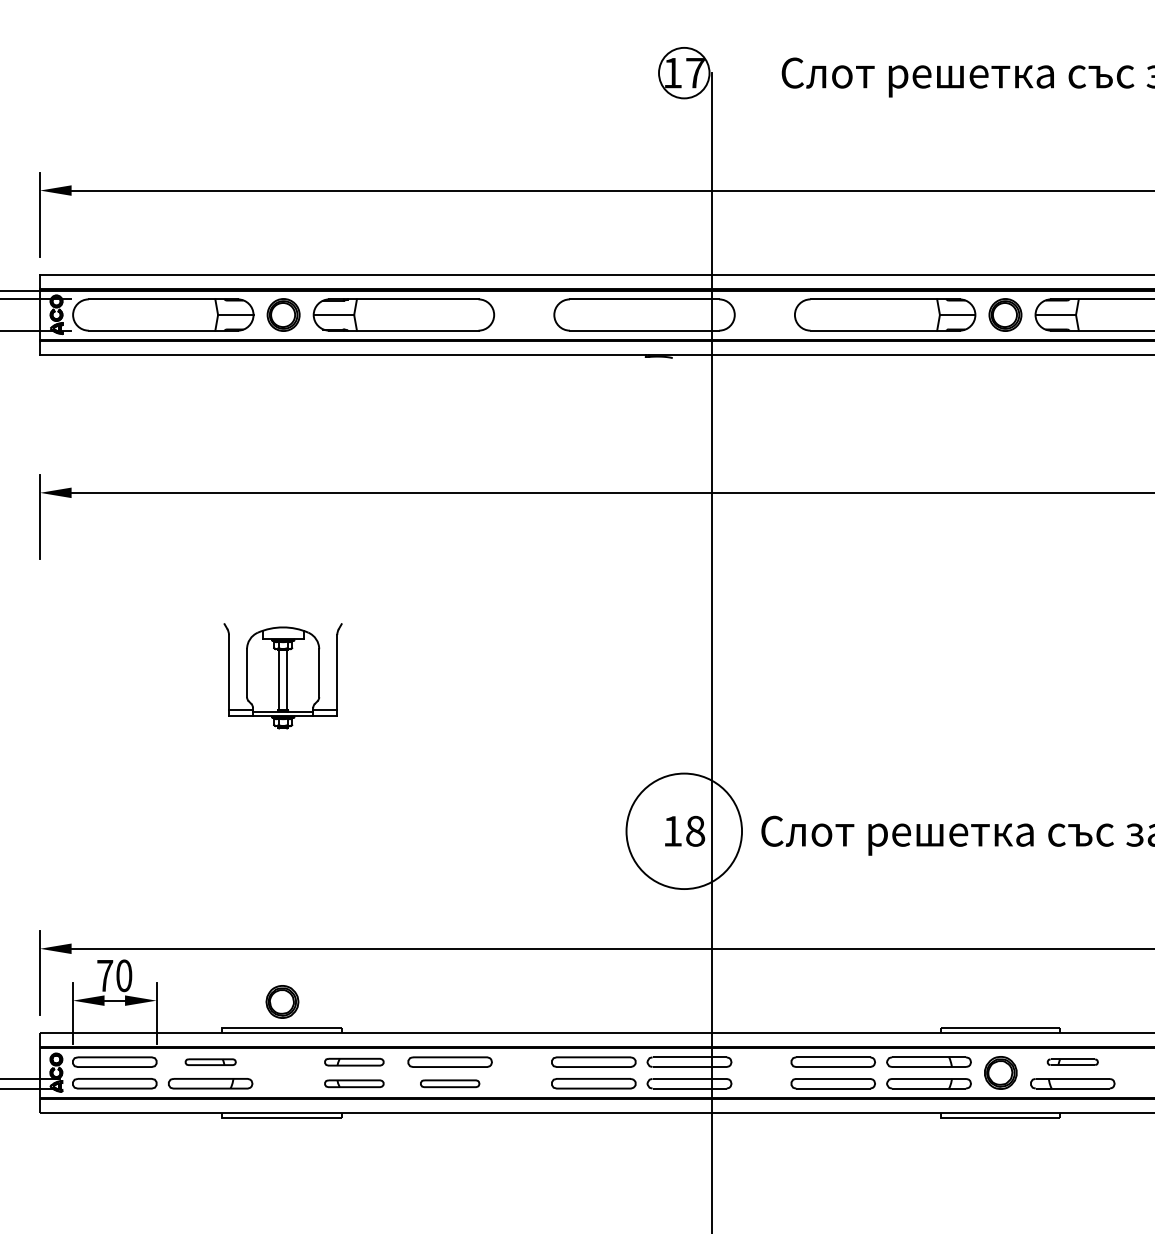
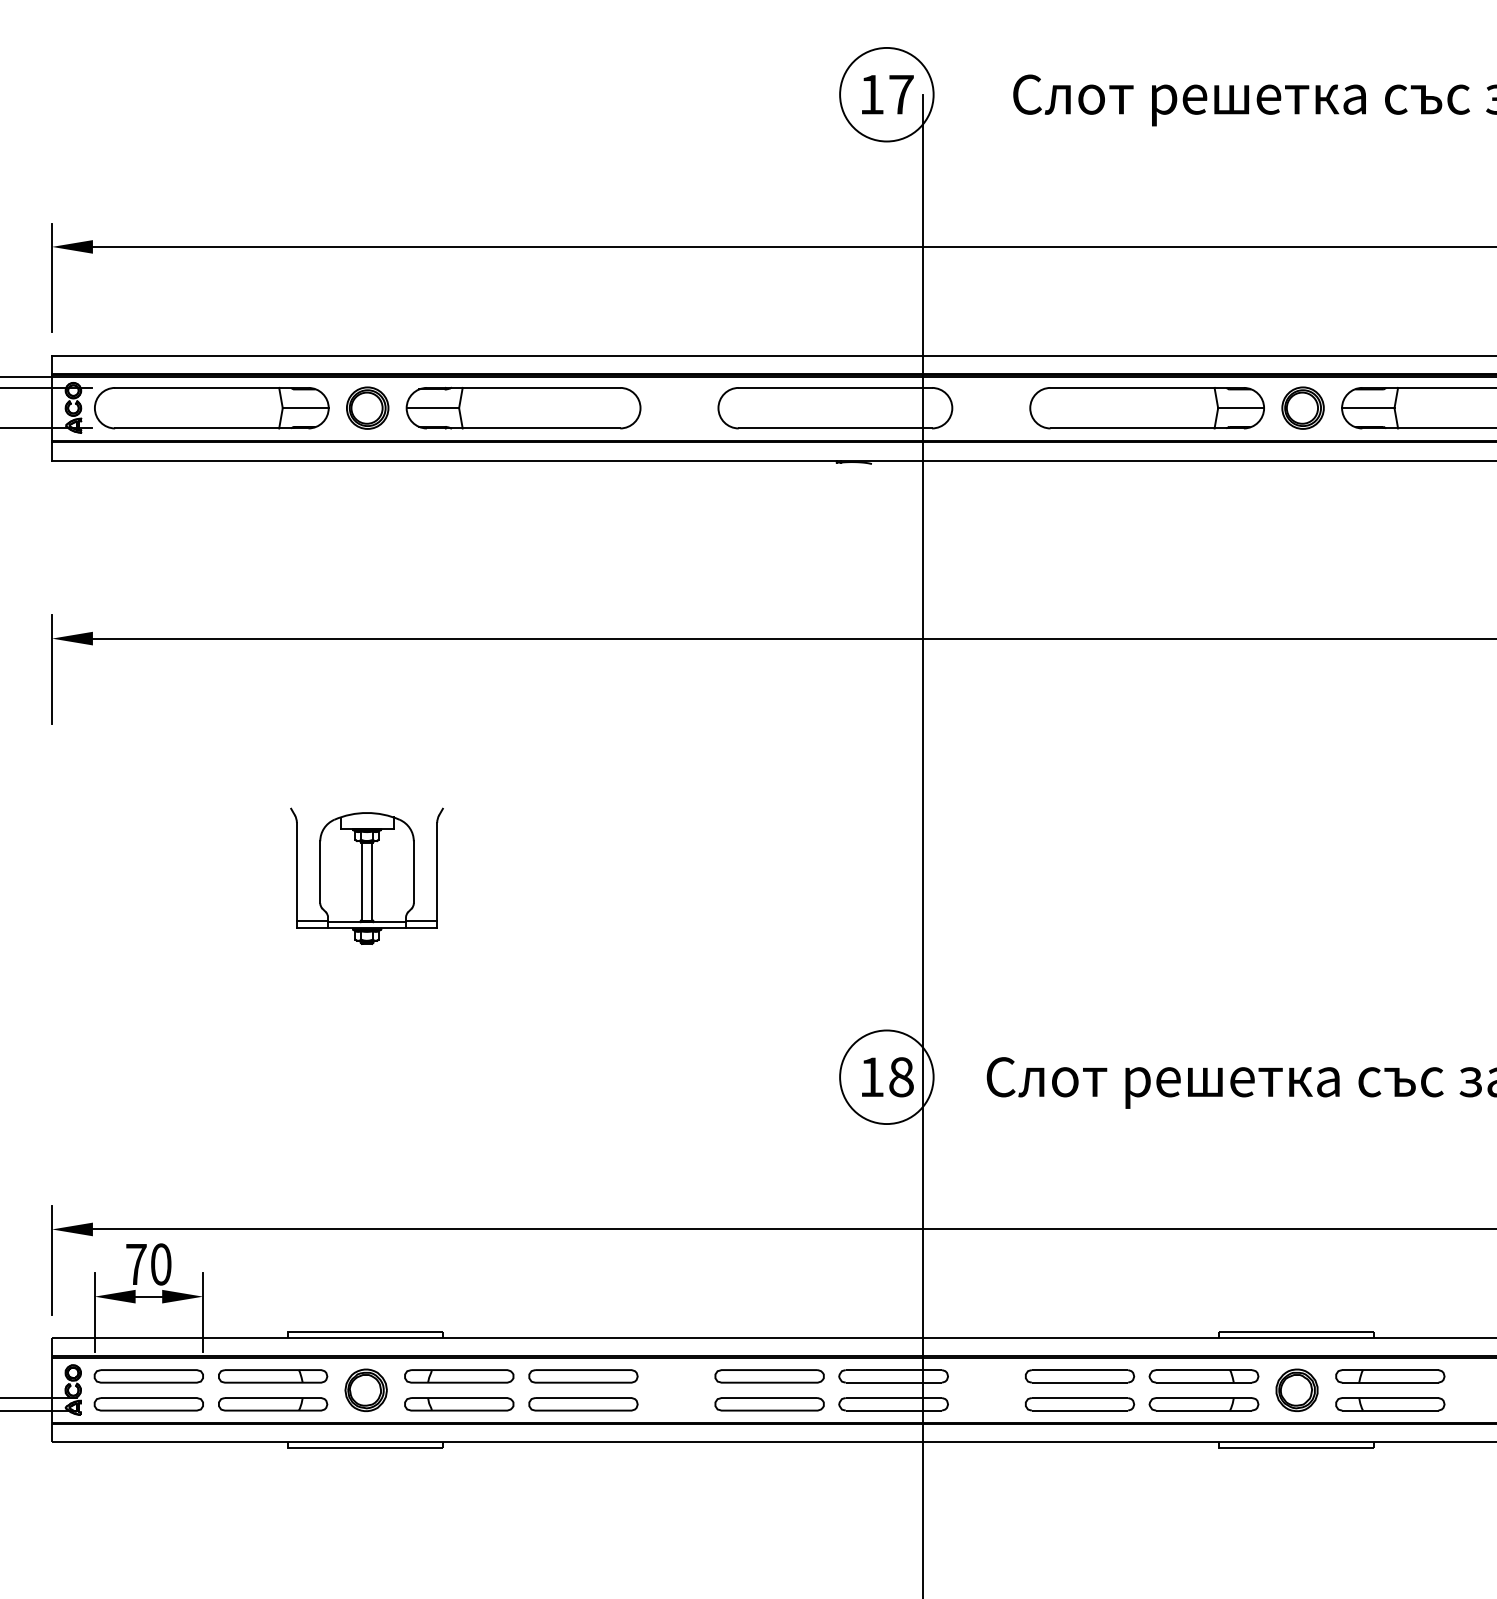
circle: (683, 72) -> (886, 94), size x1.43
circle: (683, 831) -> (886, 1077), size x0.62
part: (281, 1001) -> (365, 1389), moved
part: (210, 1062) -> (273, 1376), size x1.67
part: (354, 1062) -> (459, 1376), size x1.43
part: (1072, 1062) -> (1390, 1376), size x1.67
part: (354, 1083) -> (459, 1404), size x1.43
part: (450, 1083) -> (583, 1404), size x1.43

